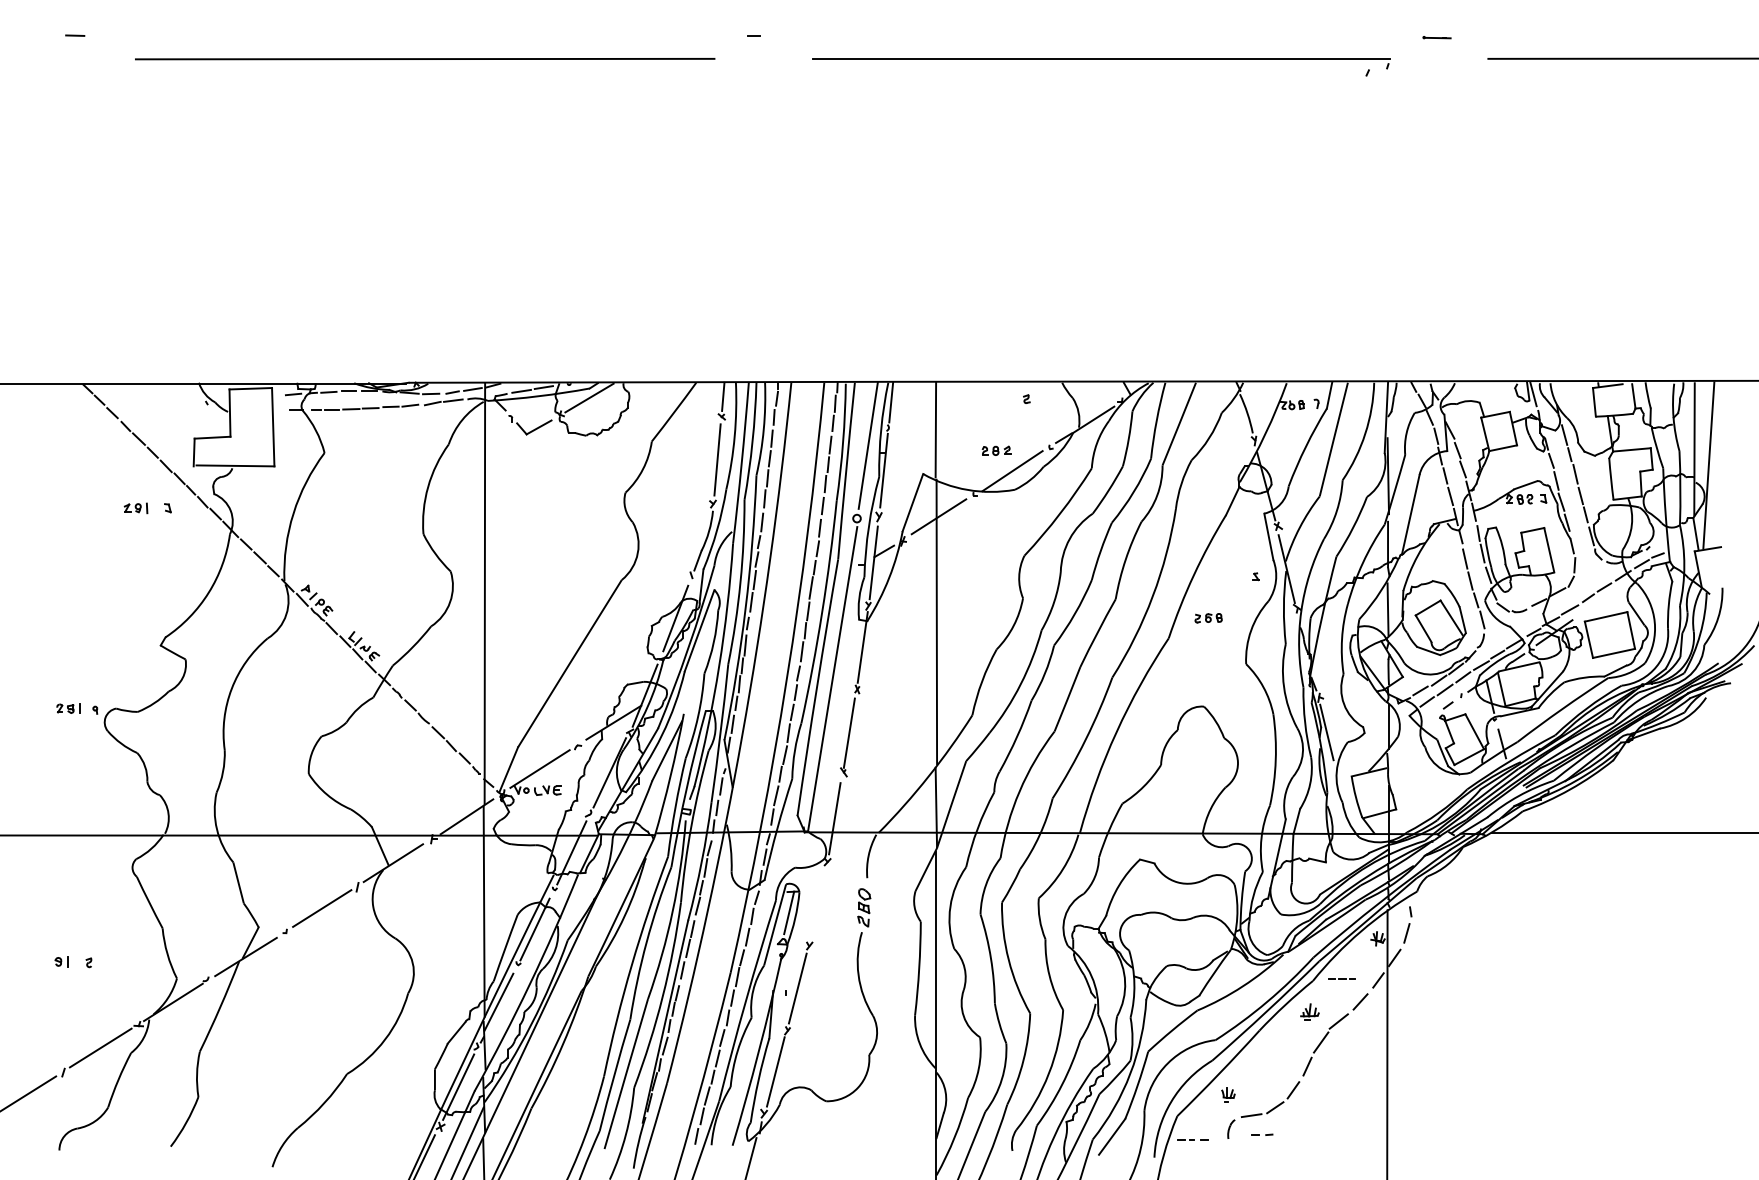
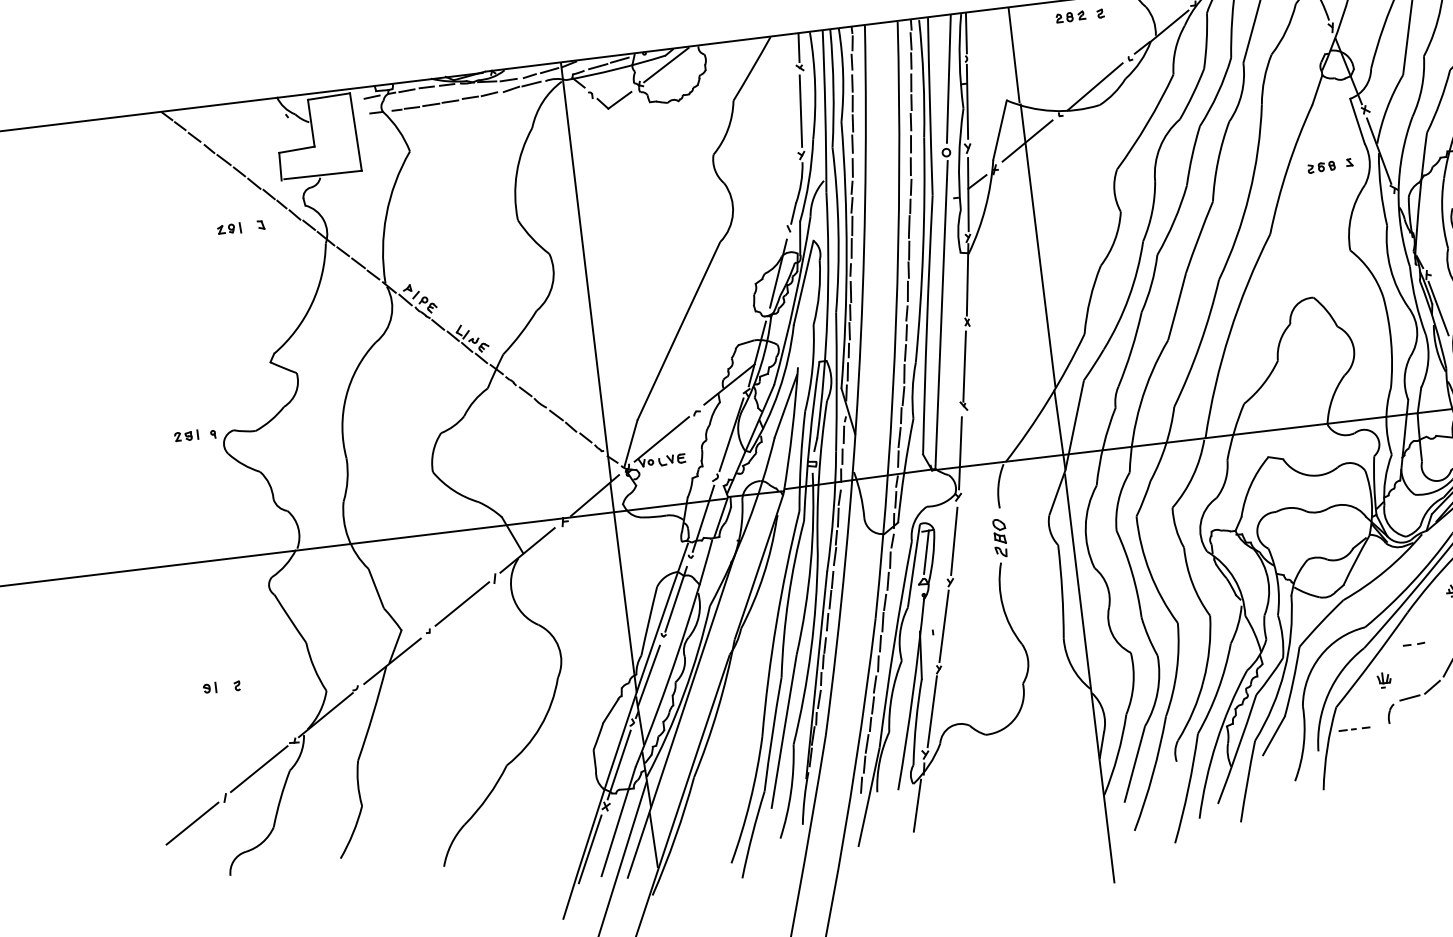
part: (996, 450) -> (1070, 16), moved
part: (1208, 618) -> (1321, 167), moved
line: (817, 905) -> (953, 541), added
part: (1262, 1134) -> (1414, 643), moved

